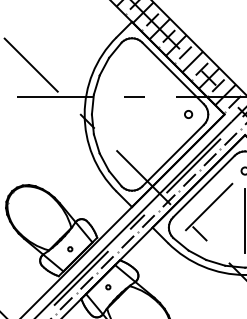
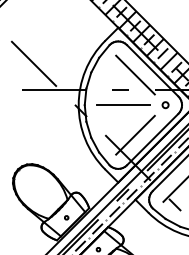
line: (152, 78) -> (135, 75), added
line: (138, 114) -> (123, 105), added
line: (152, 150) -> (135, 135), added

